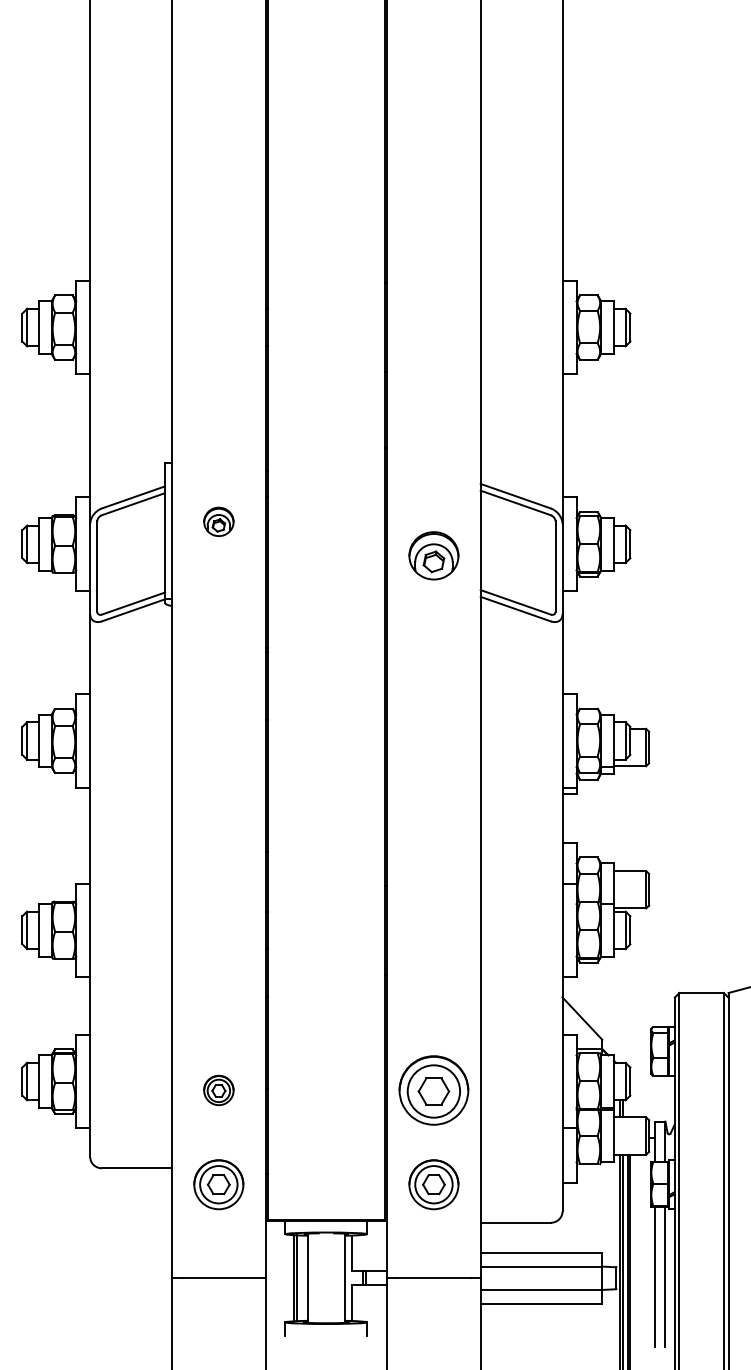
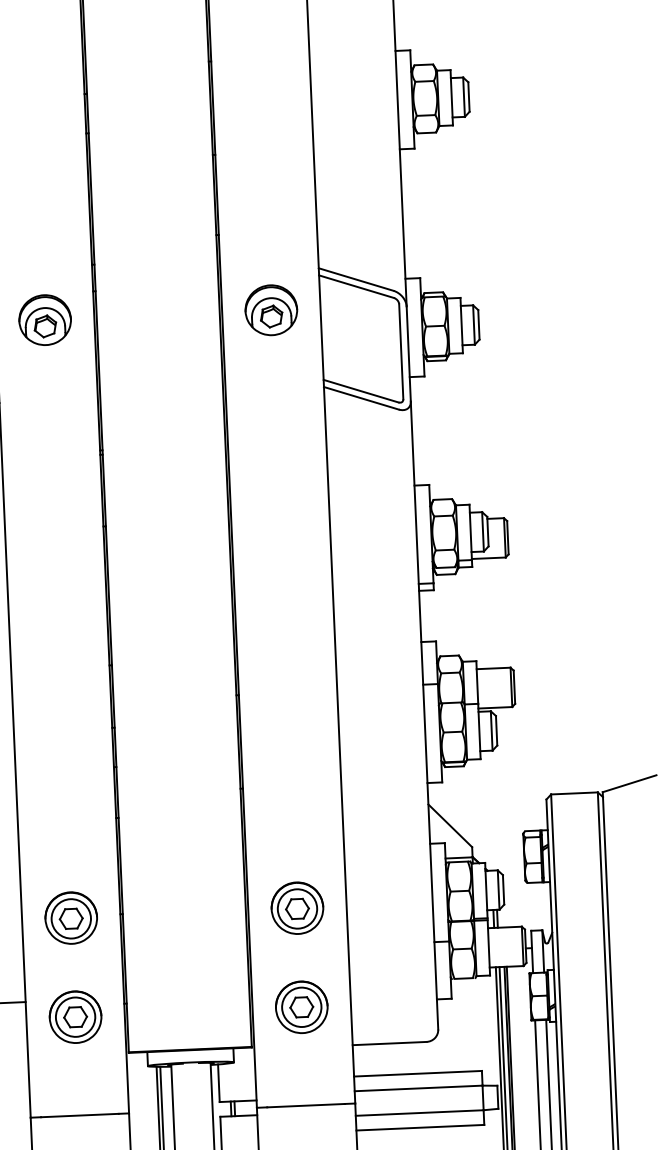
part: (218, 521) -> (44, 319), size x1.67
part: (433, 555) -> (270, 309), moved
part: (218, 1090) -> (70, 918), size x1.67
part: (433, 1090) -> (296, 908), size x0.71

